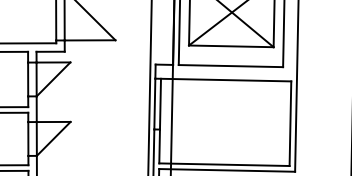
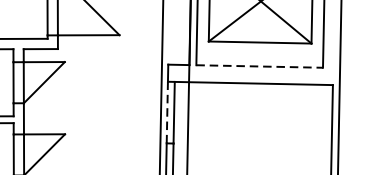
line: (231, 66) -> (260, 66), solid -> dashed
line: (154, 103) -> (166, 111), solid -> dashed

